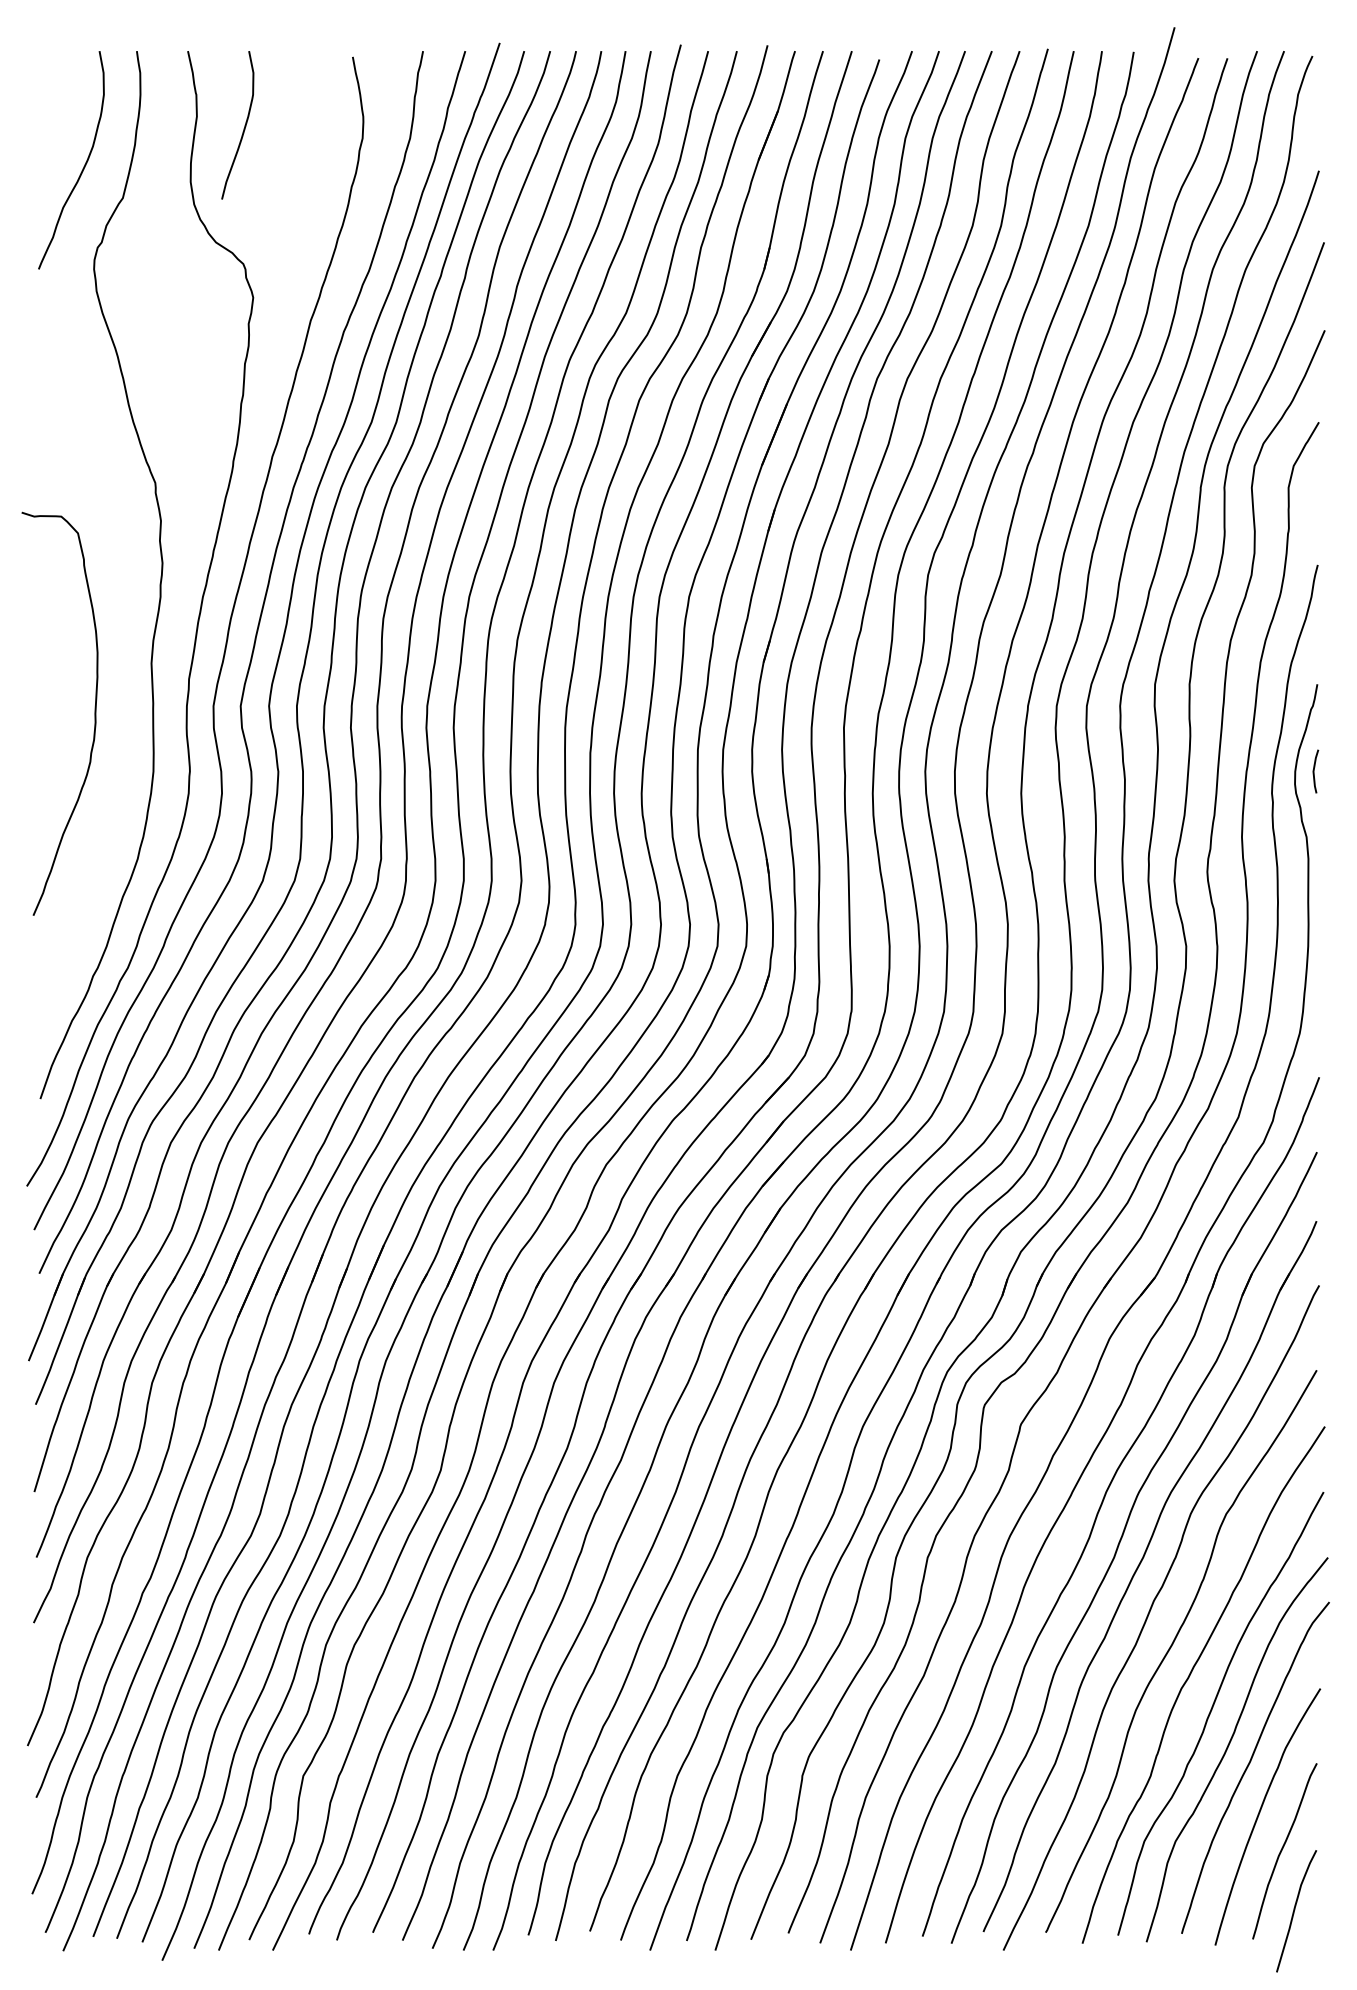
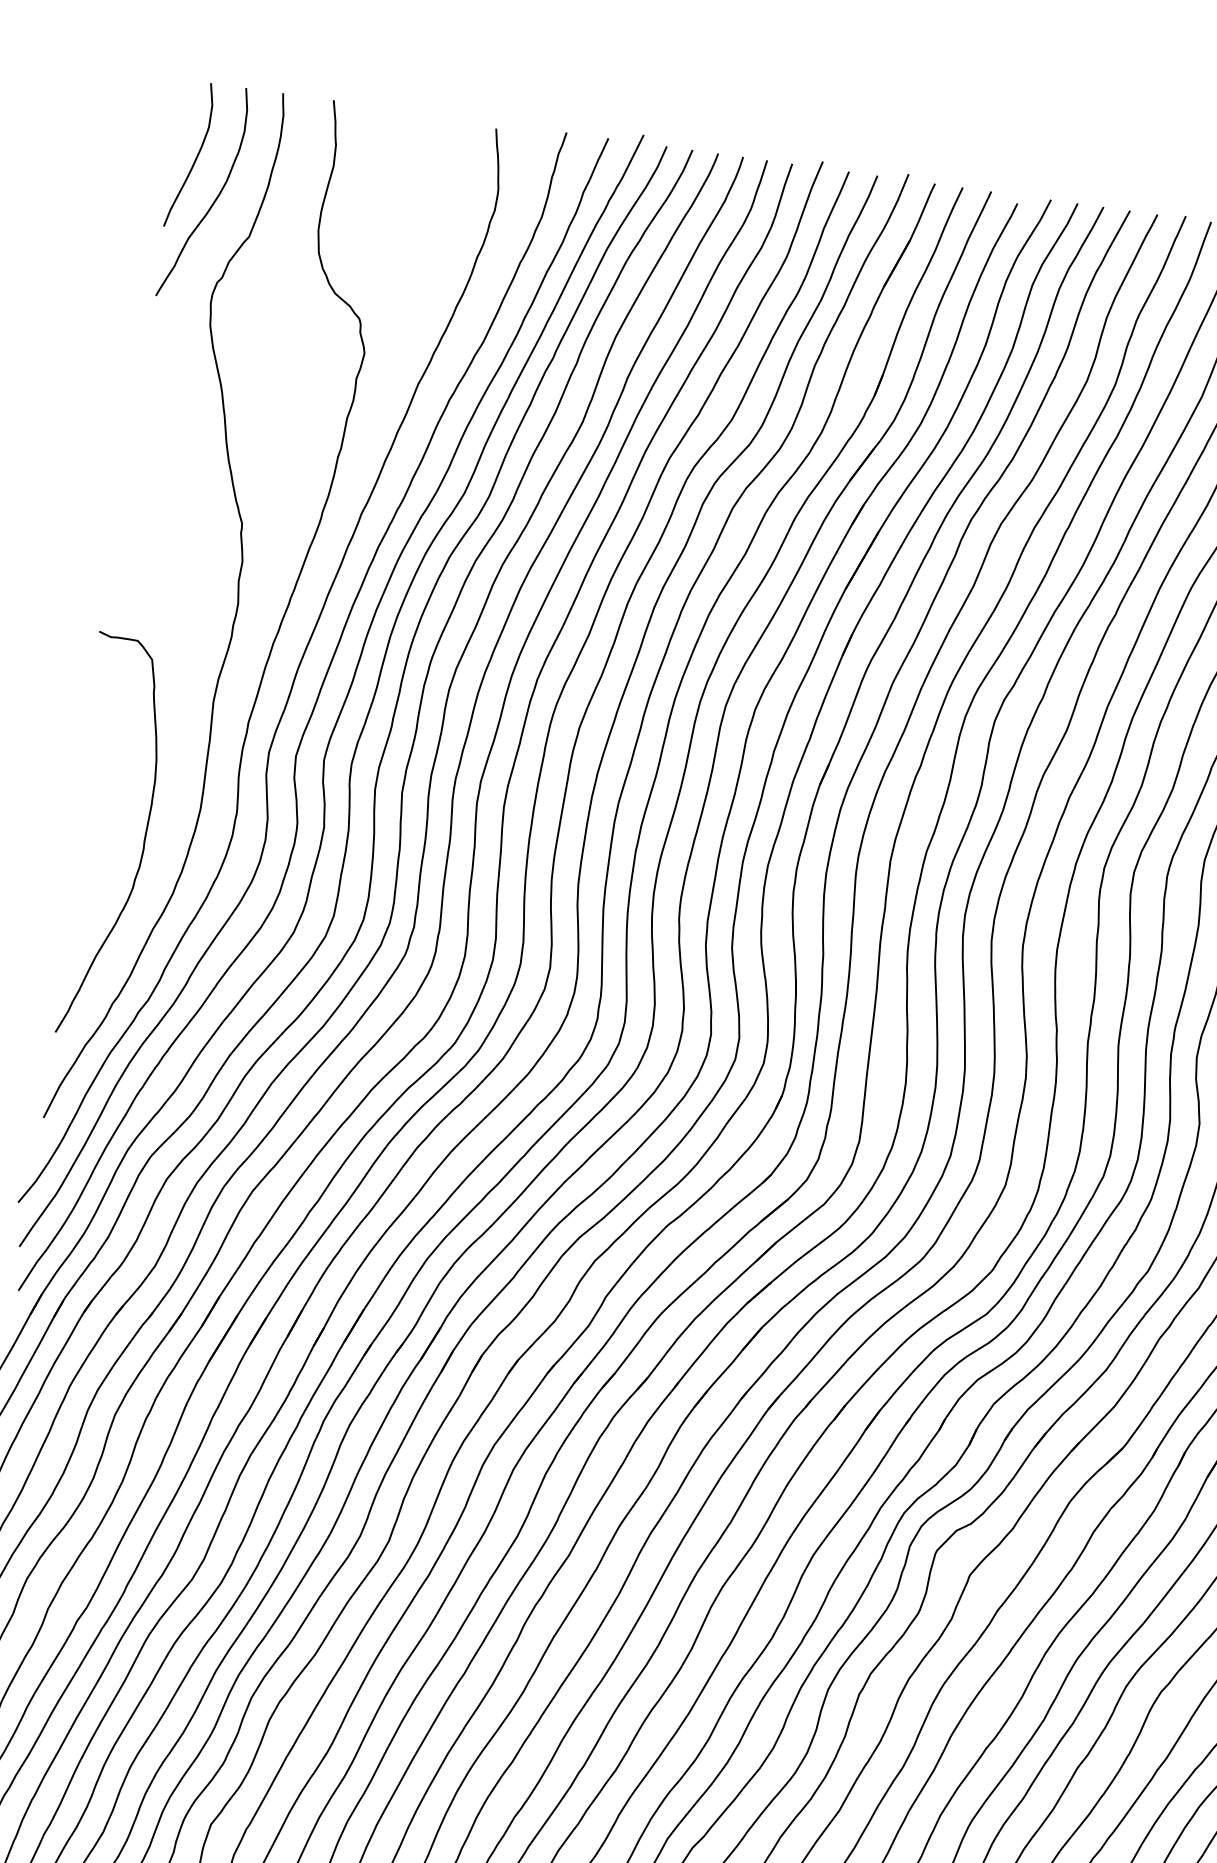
curve: (243, 128) -> (194, 159), moved
curve: (94, 713) -> (143, 840), moved

